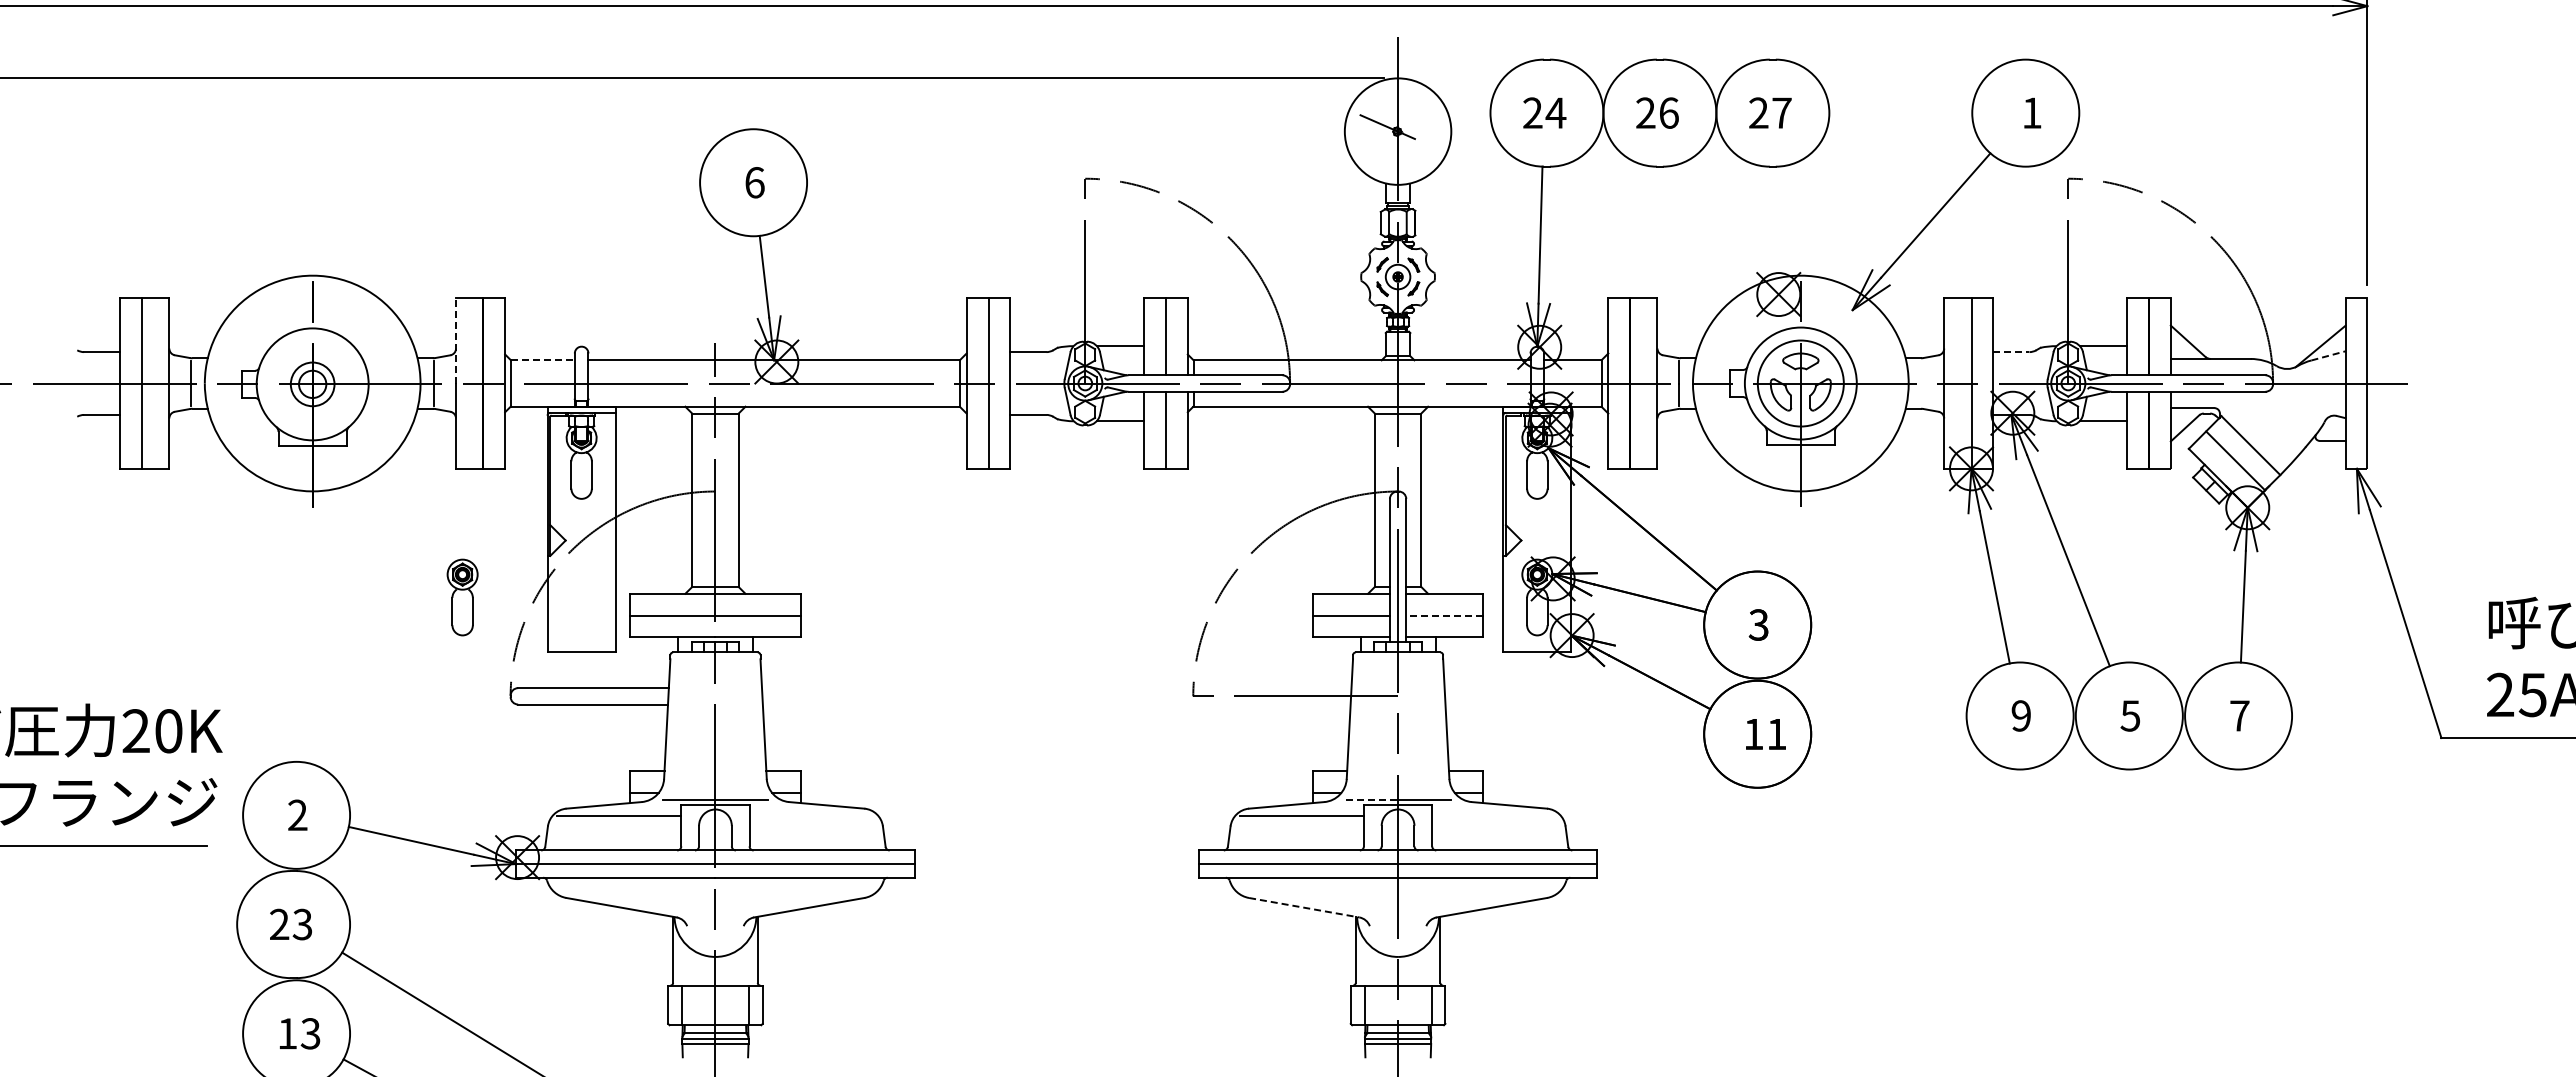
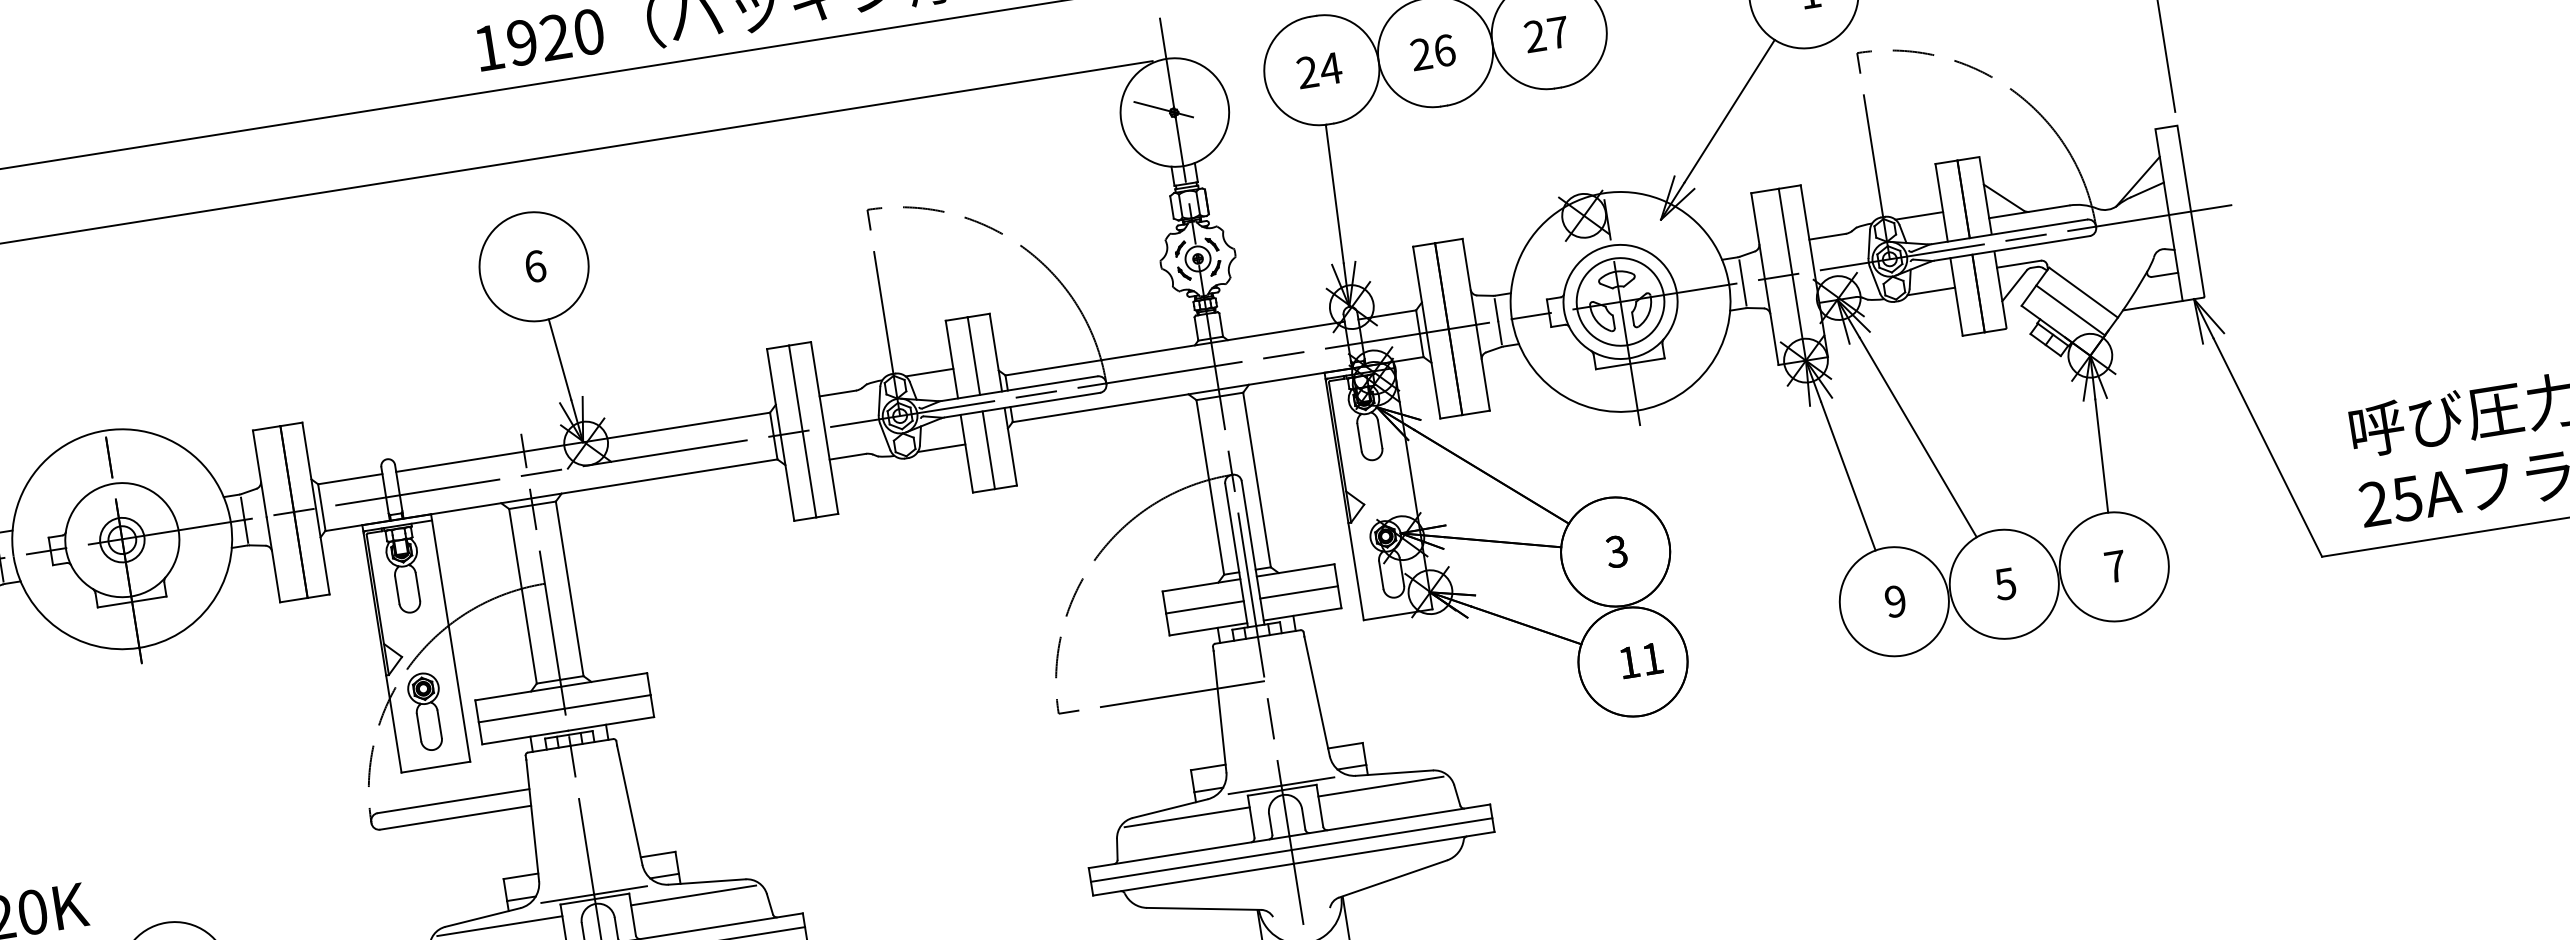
line: (456, 340) -> (260, 473), dashed -> solid
line: (2011, 352) -> (1827, 237), dashed -> solid
line: (2328, 355) -> (2147, 189), dashed -> solid
line: (542, 360) -> (349, 479), dashed -> solid
line: (1922, 383) -> (1743, 282), added
line: (2315, 468) -> (2152, 305), added
part: (462, 597) -> (426, 711), moved
line: (1444, 615) -> (1298, 592), dashed -> solid
line: (1372, 800) -> (1255, 790), dashed -> solid
line: (811, 816) -> (693, 895), added
line: (1494, 816) -> (1381, 786), added
line: (1304, 907) -> (1204, 908), dashed -> solid

